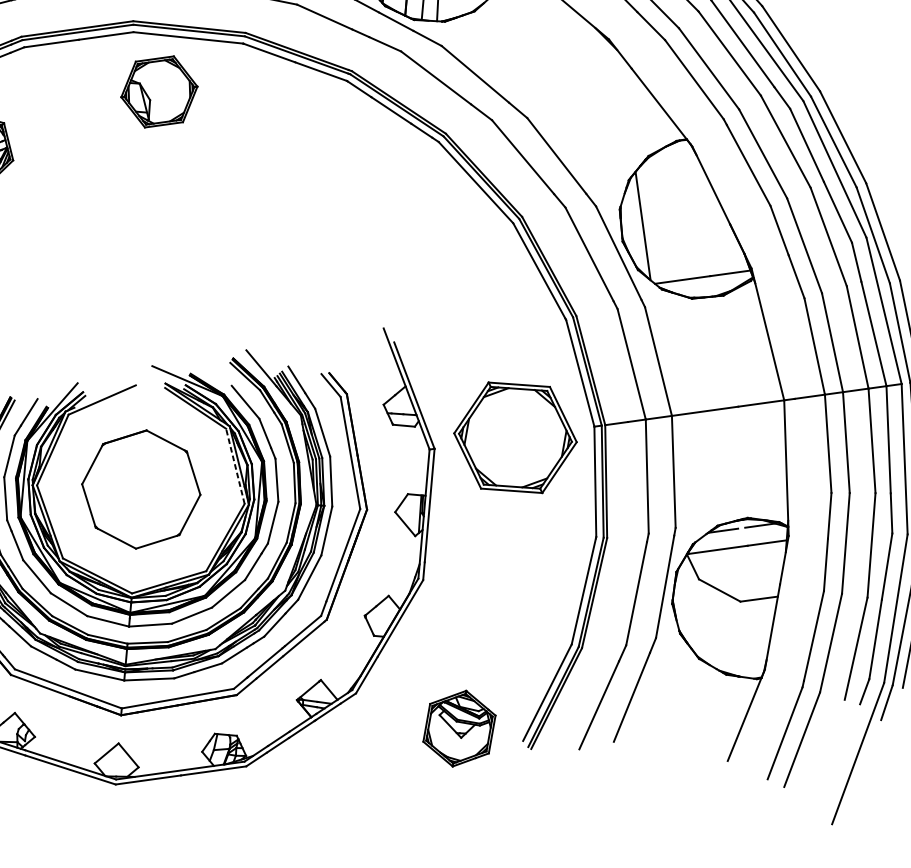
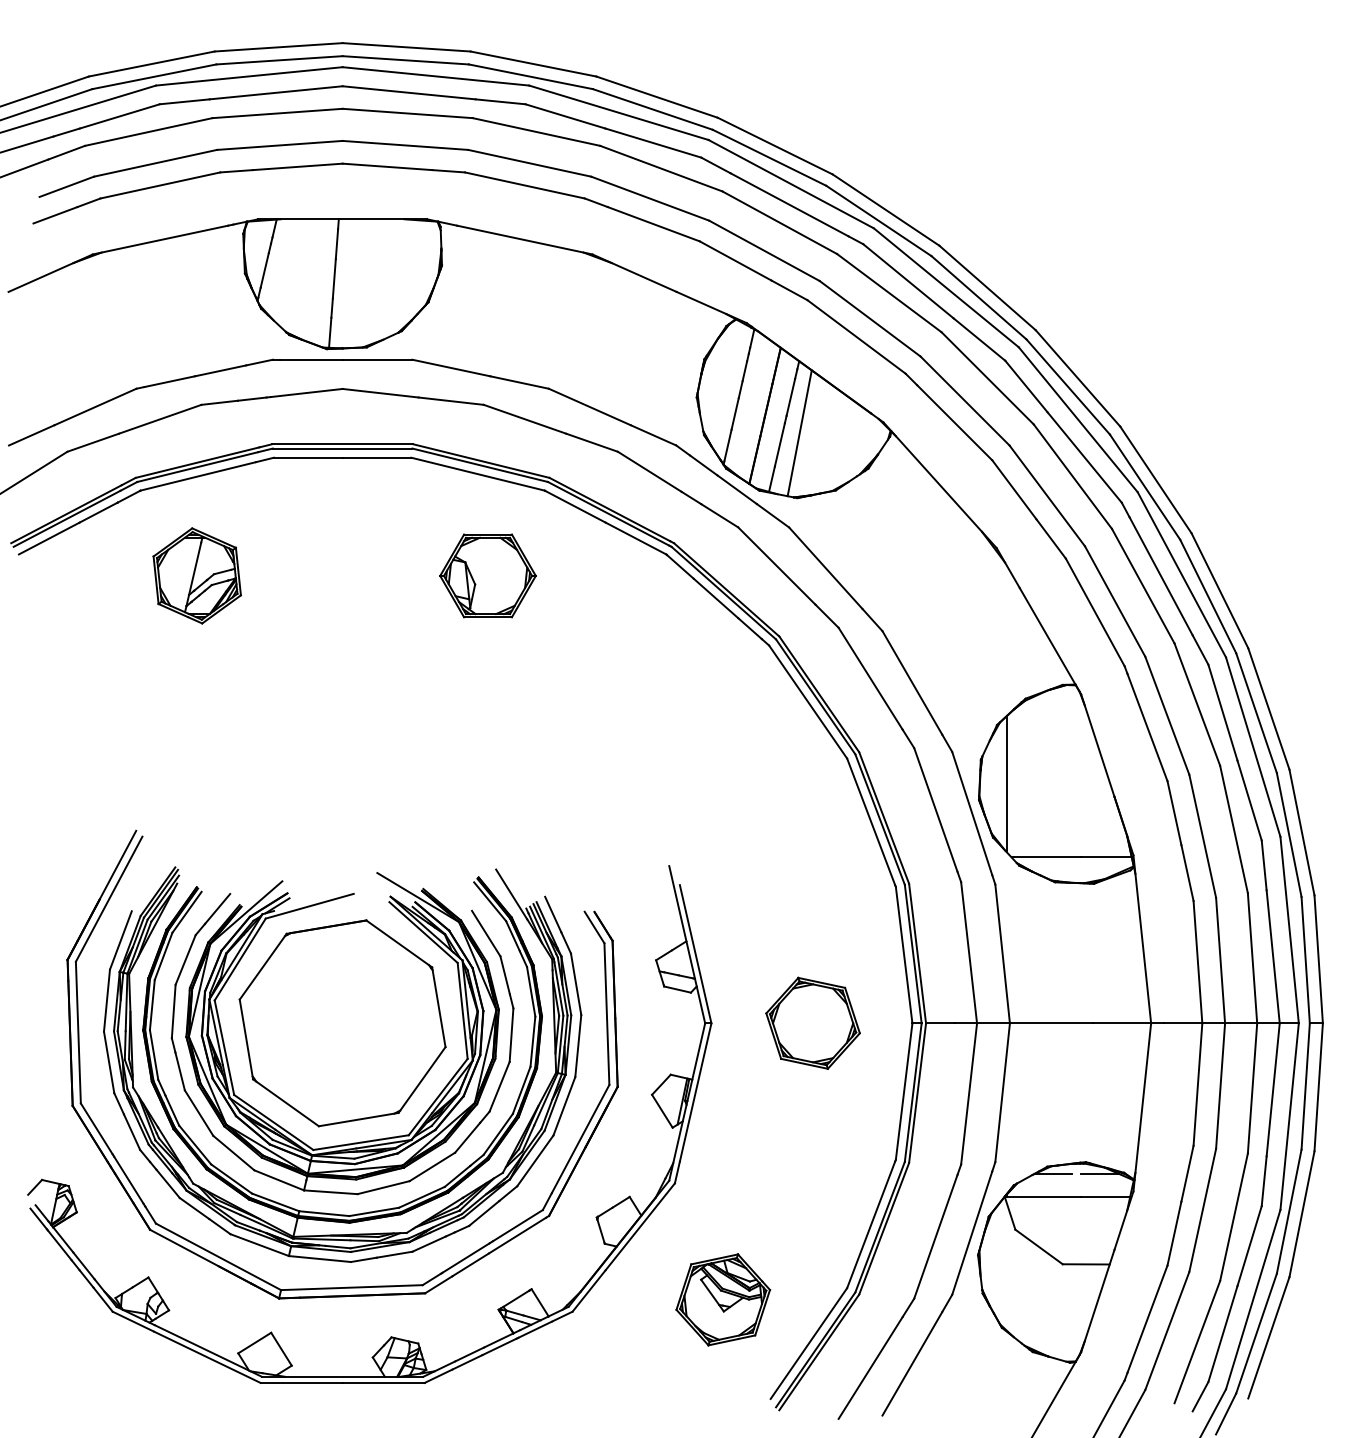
part: (158, 91) -> (487, 575), moved
part: (514, 437) -> (812, 1022), size x0.62
line: (235, 466) -> (462, 1010), dashed -> solid
part: (141, 489) -> (342, 1023), size x1.43
part: (459, 728) -> (723, 1299), moved

